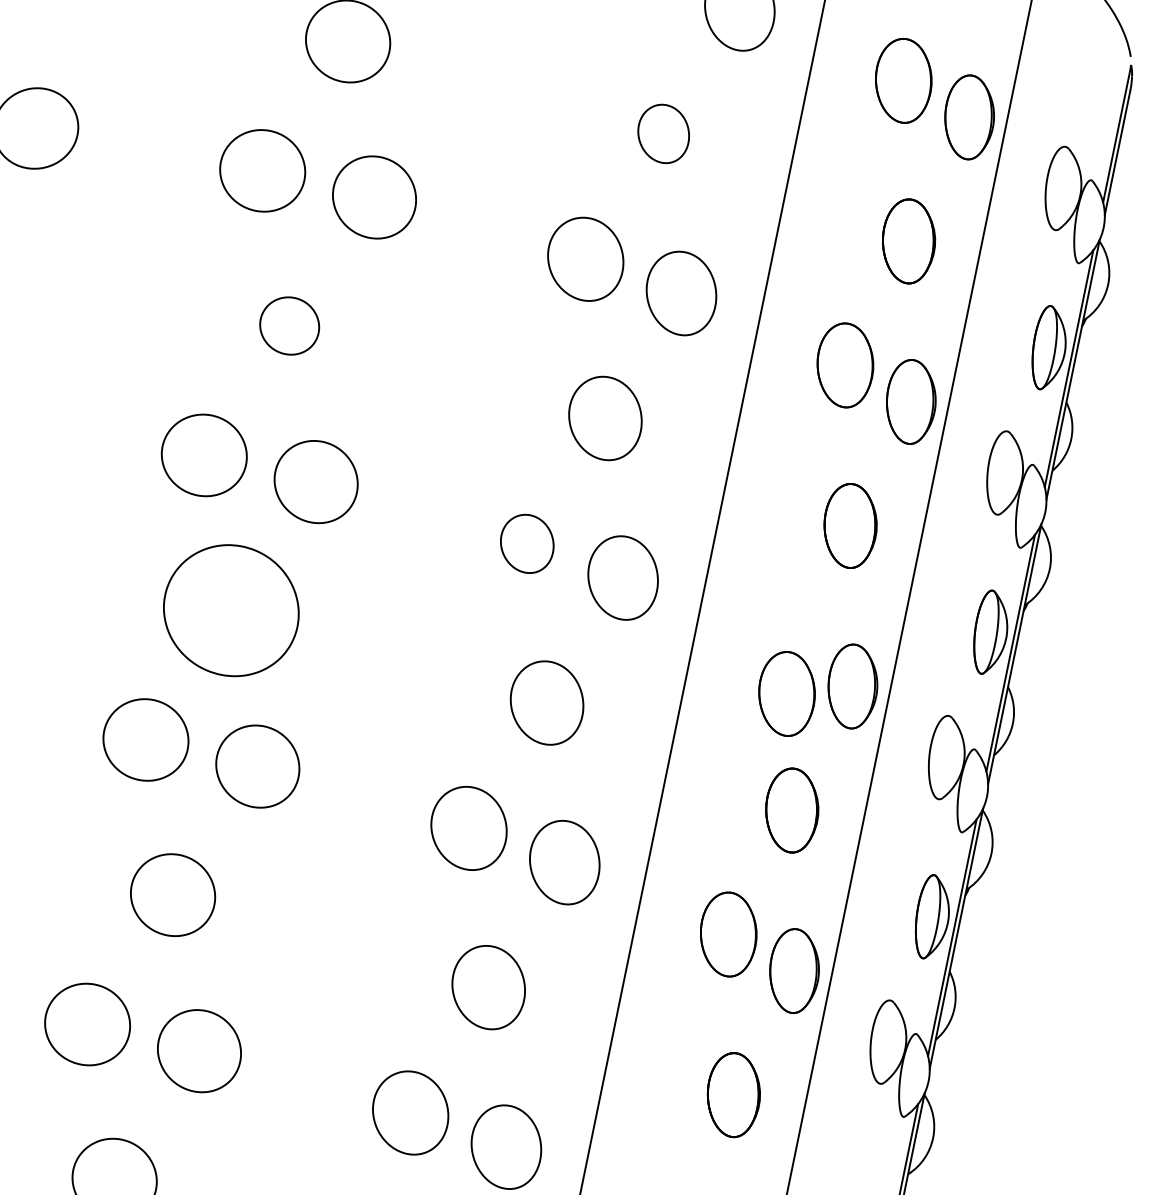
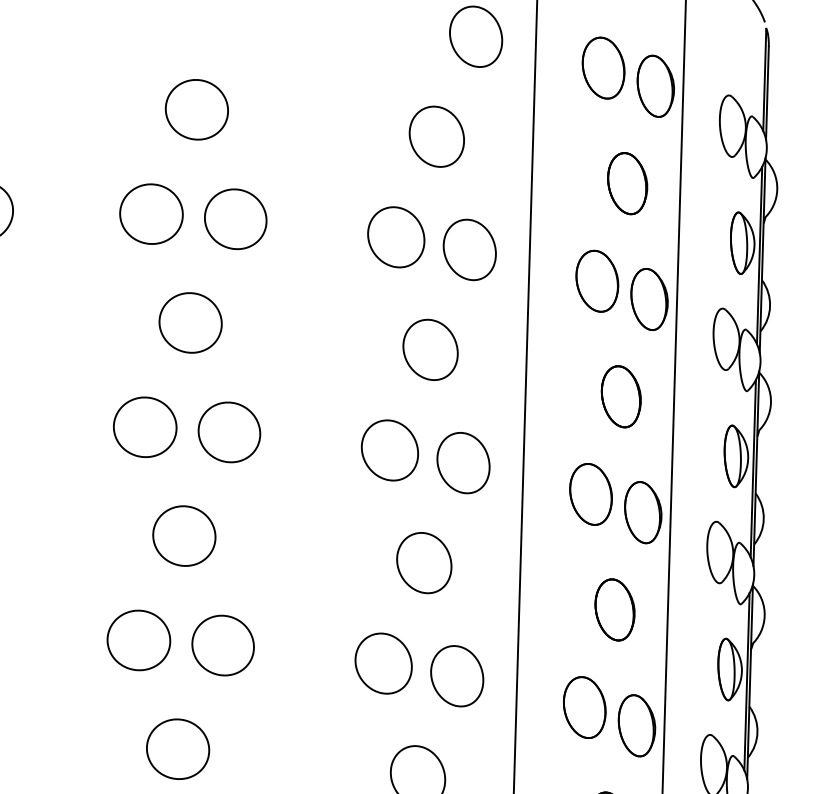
part: (663, 133) -> (436, 136), size x1.43
part: (289, 325) -> (190, 322), size x1.43
part: (526, 543) -> (389, 450), size x1.43
part: (231, 610) -> (184, 536), size x0.62
part: (786, 693) -> (590, 494), moved

